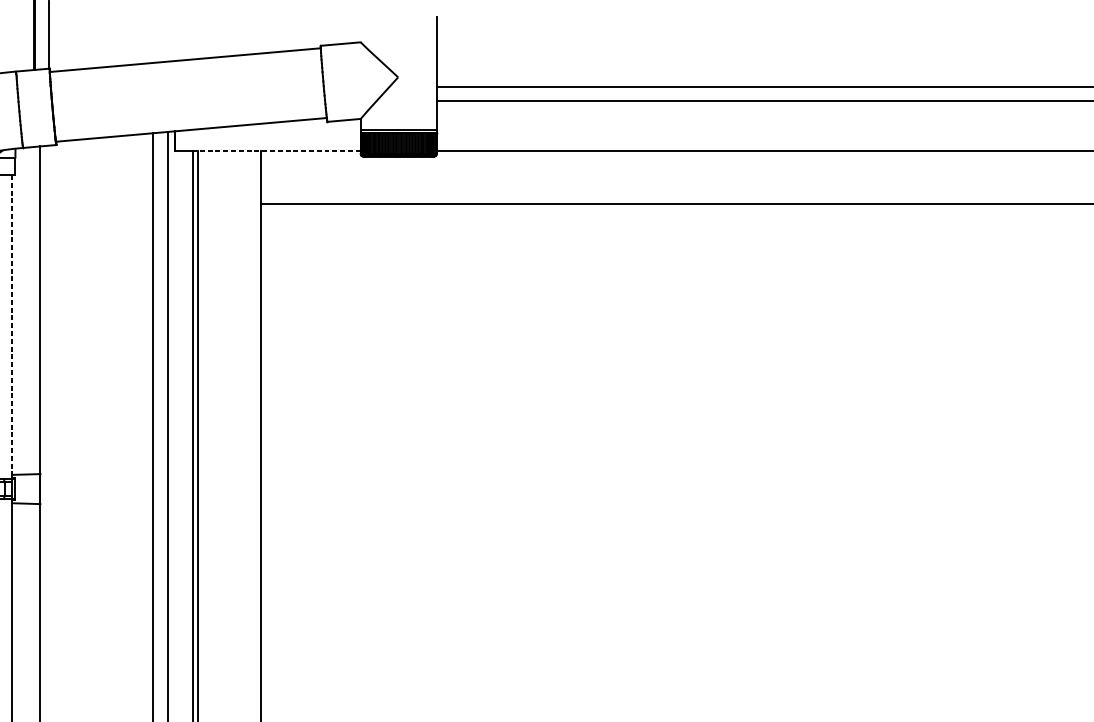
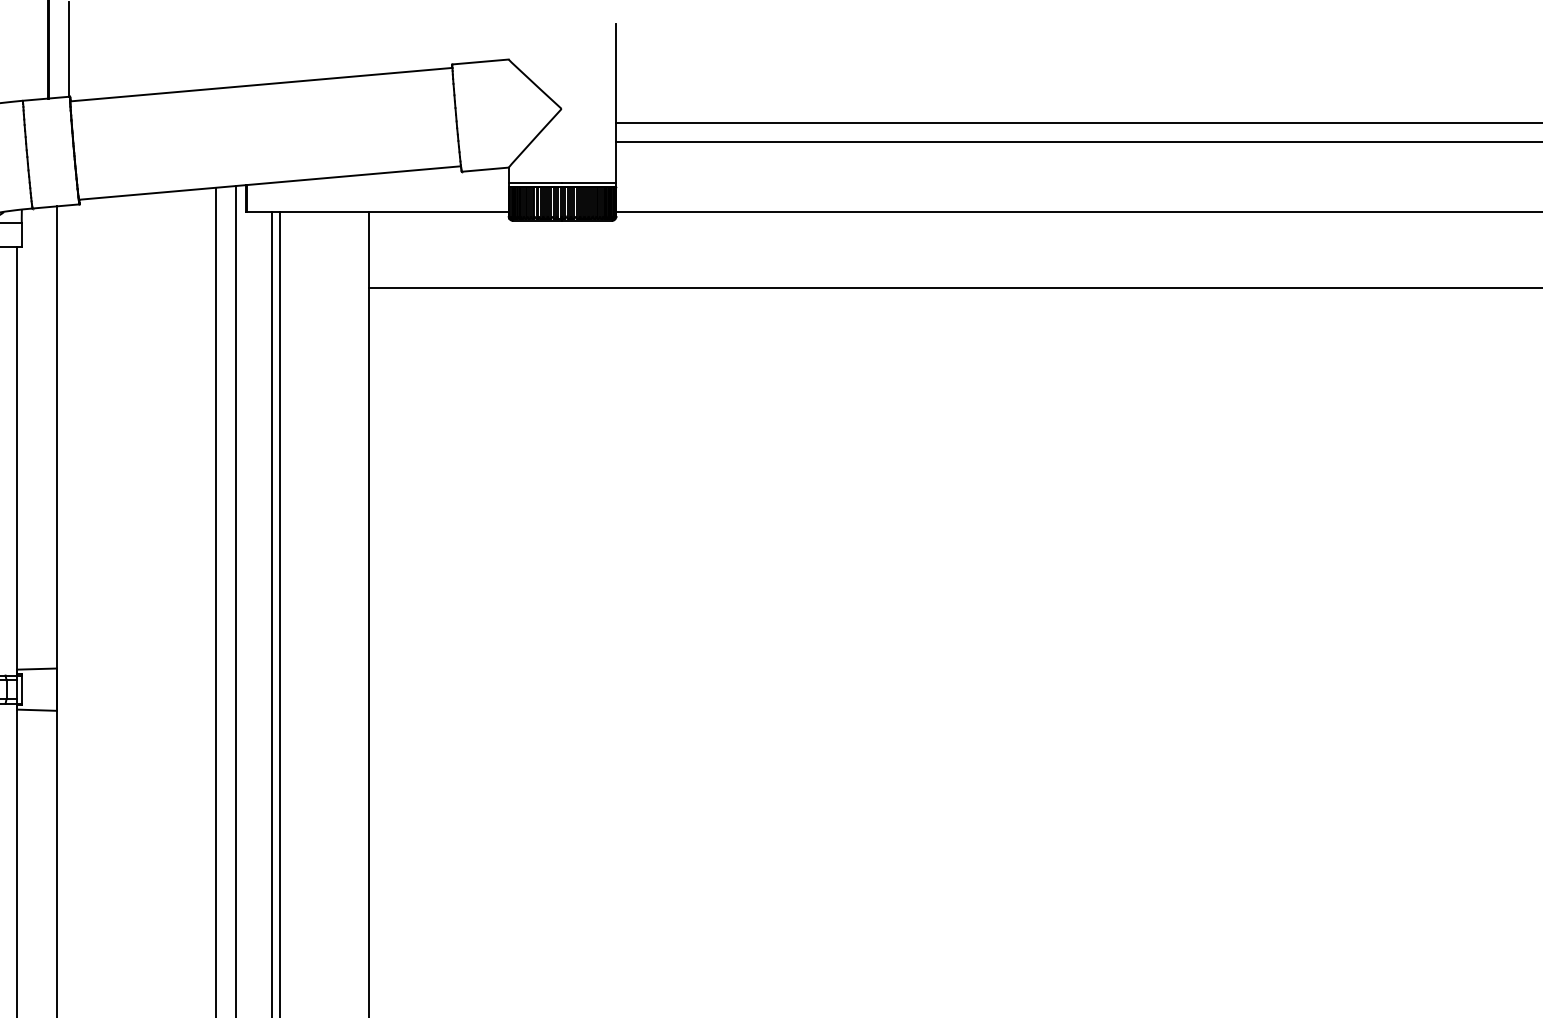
line: (276, 150) -> (389, 212), dashed -> solid
line: (12, 327) -> (17, 461), dashed -> solid

